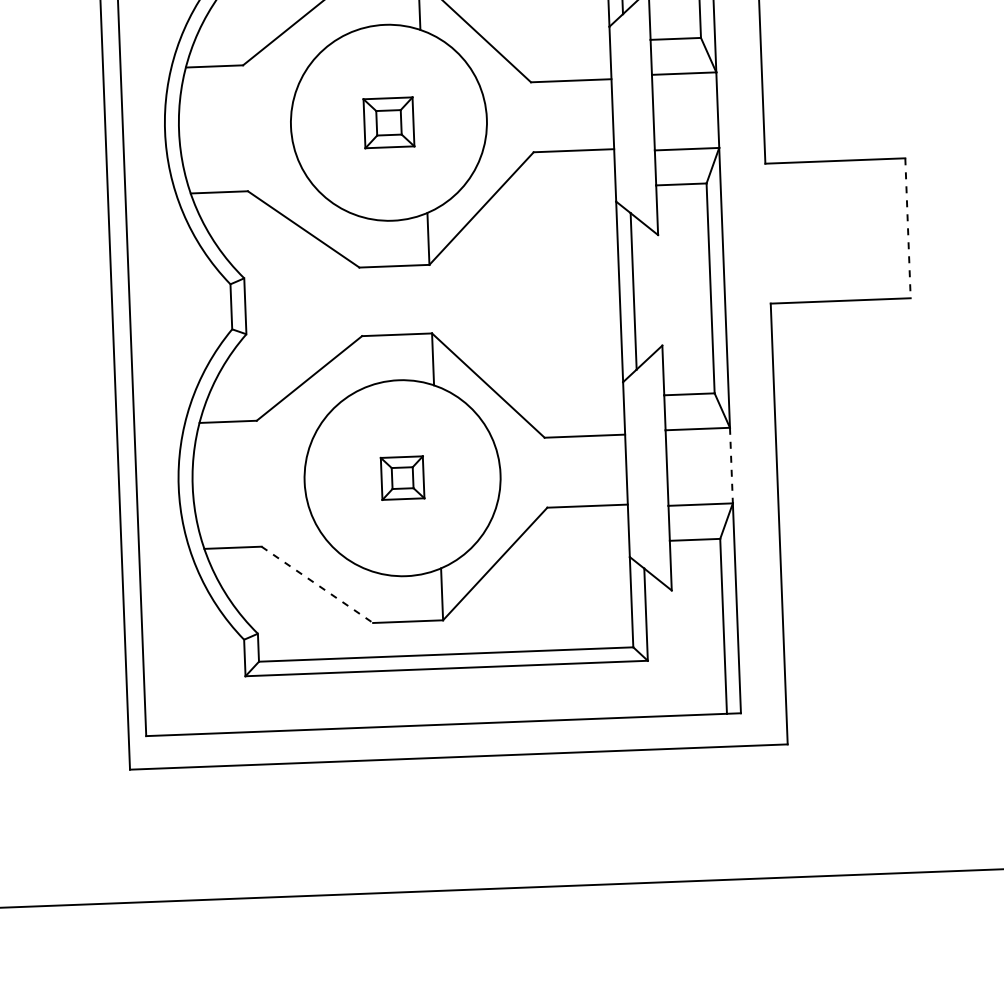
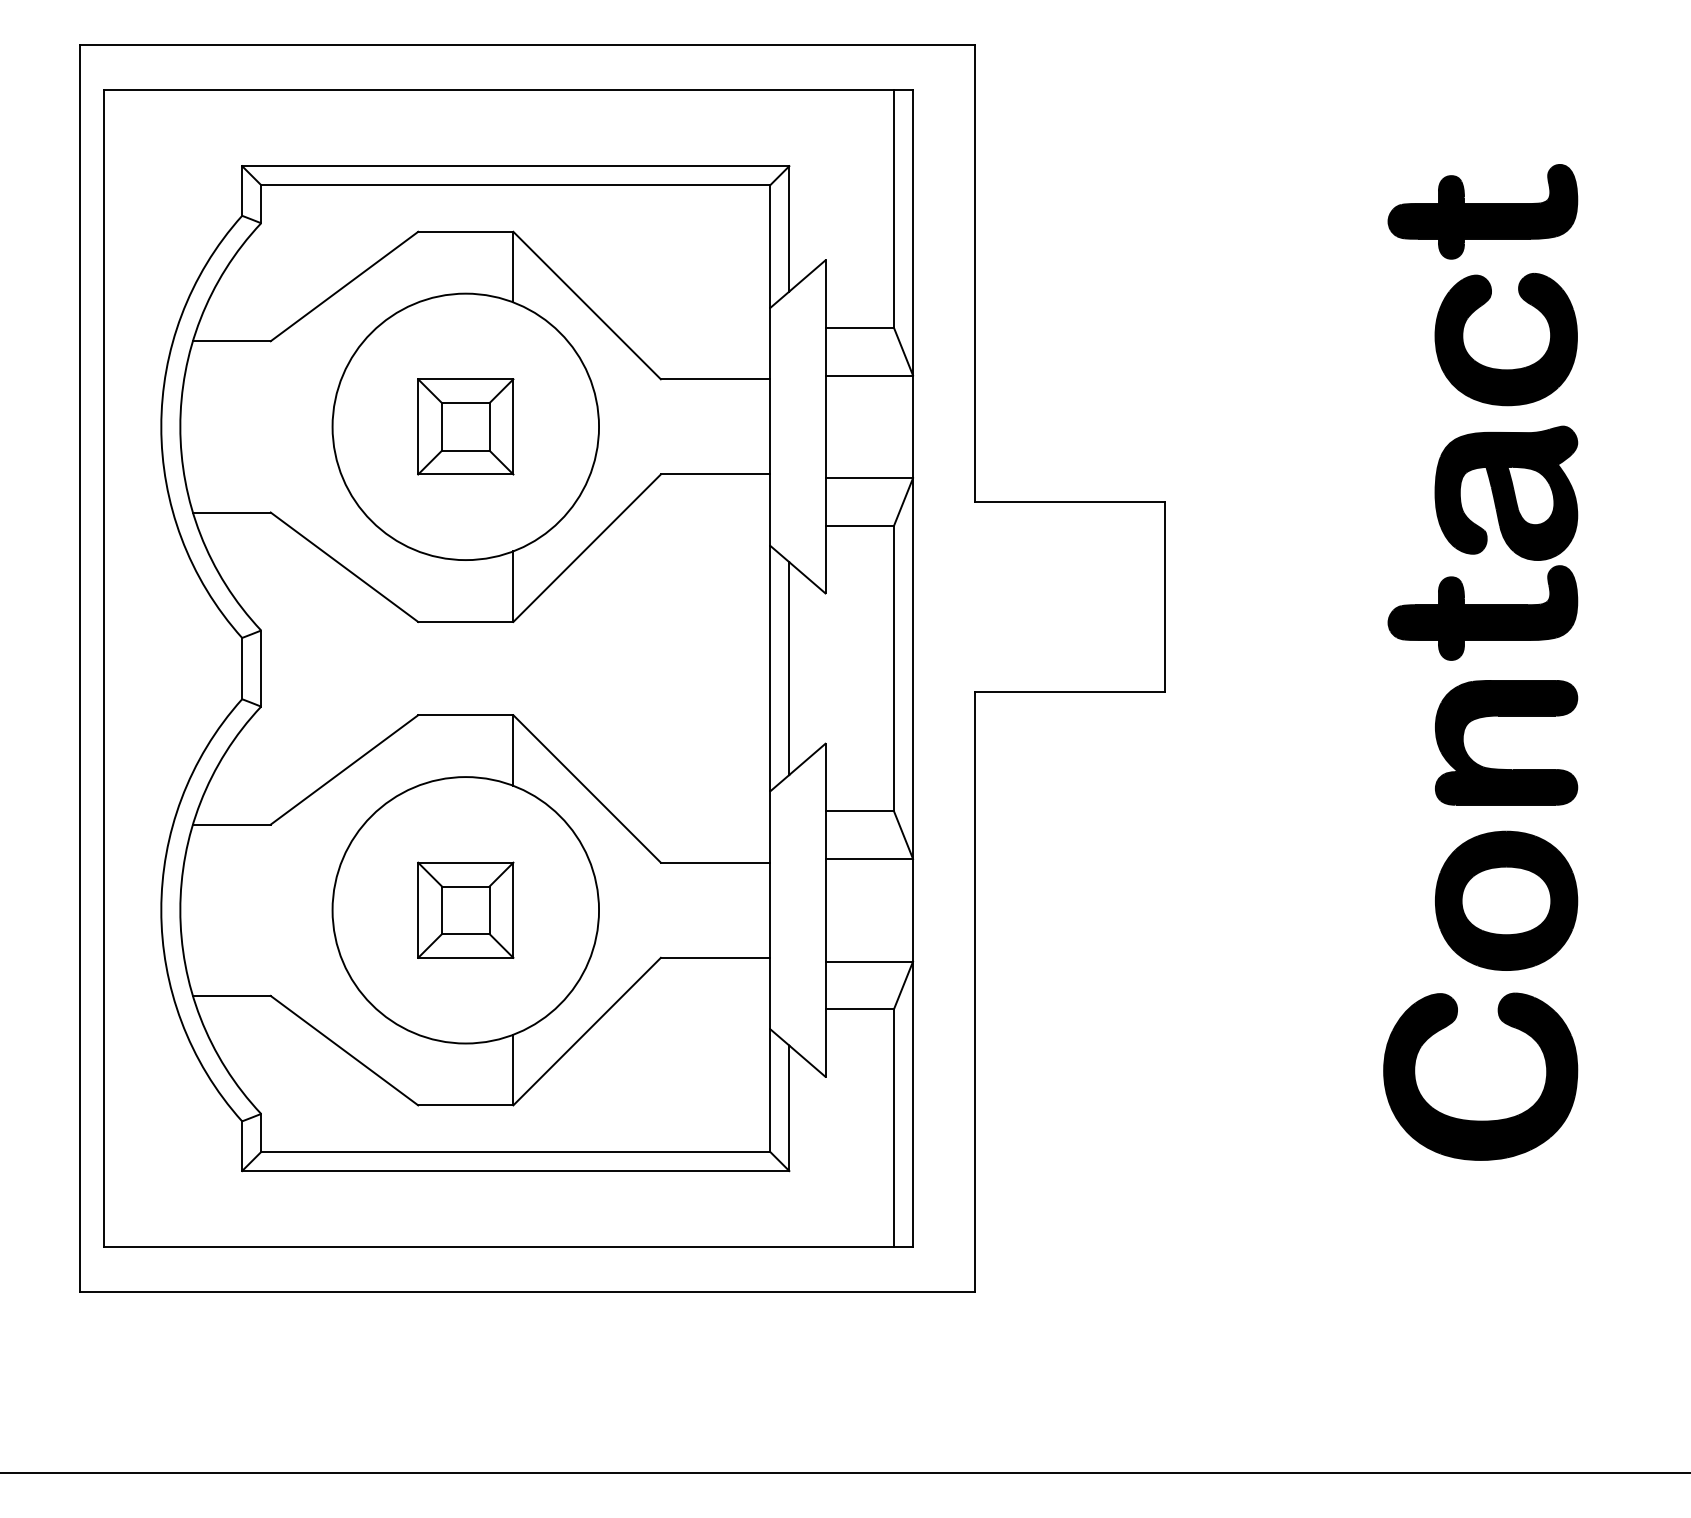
part: (388, 122) -> (465, 426), size x1.43
line: (908, 228) -> (1165, 597), dashed -> solid
line: (731, 465) -> (913, 910), dashed -> solid
part: (402, 477) -> (465, 909), size x1.67
line: (317, 584) -> (344, 1050), dashed -> solid

